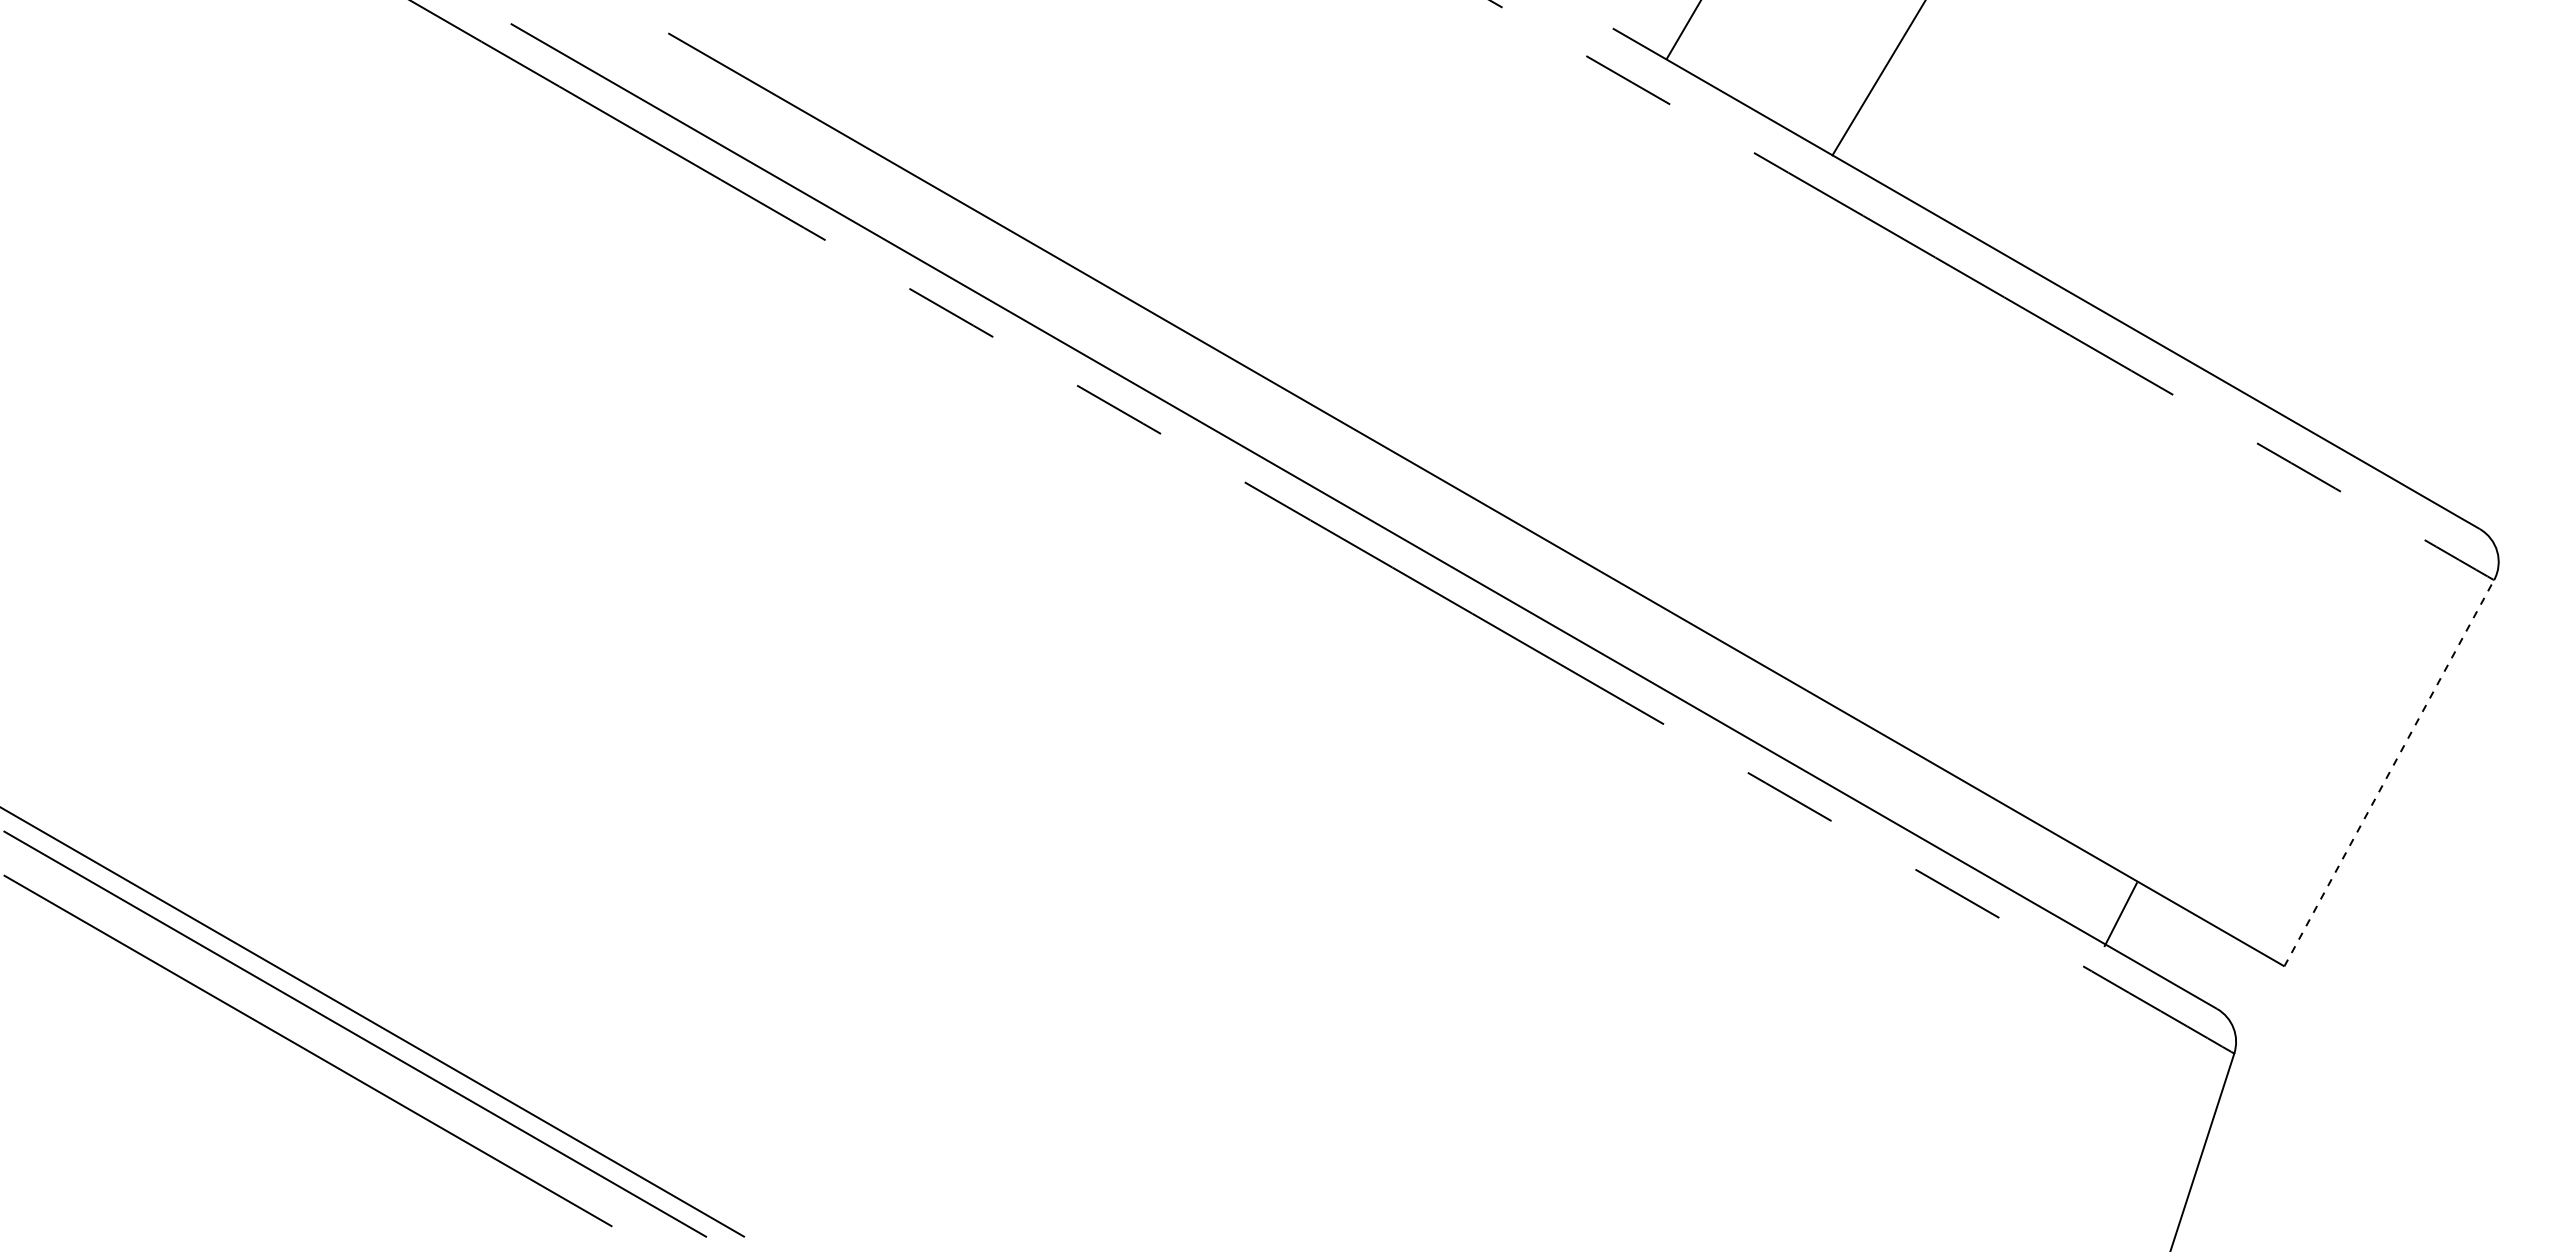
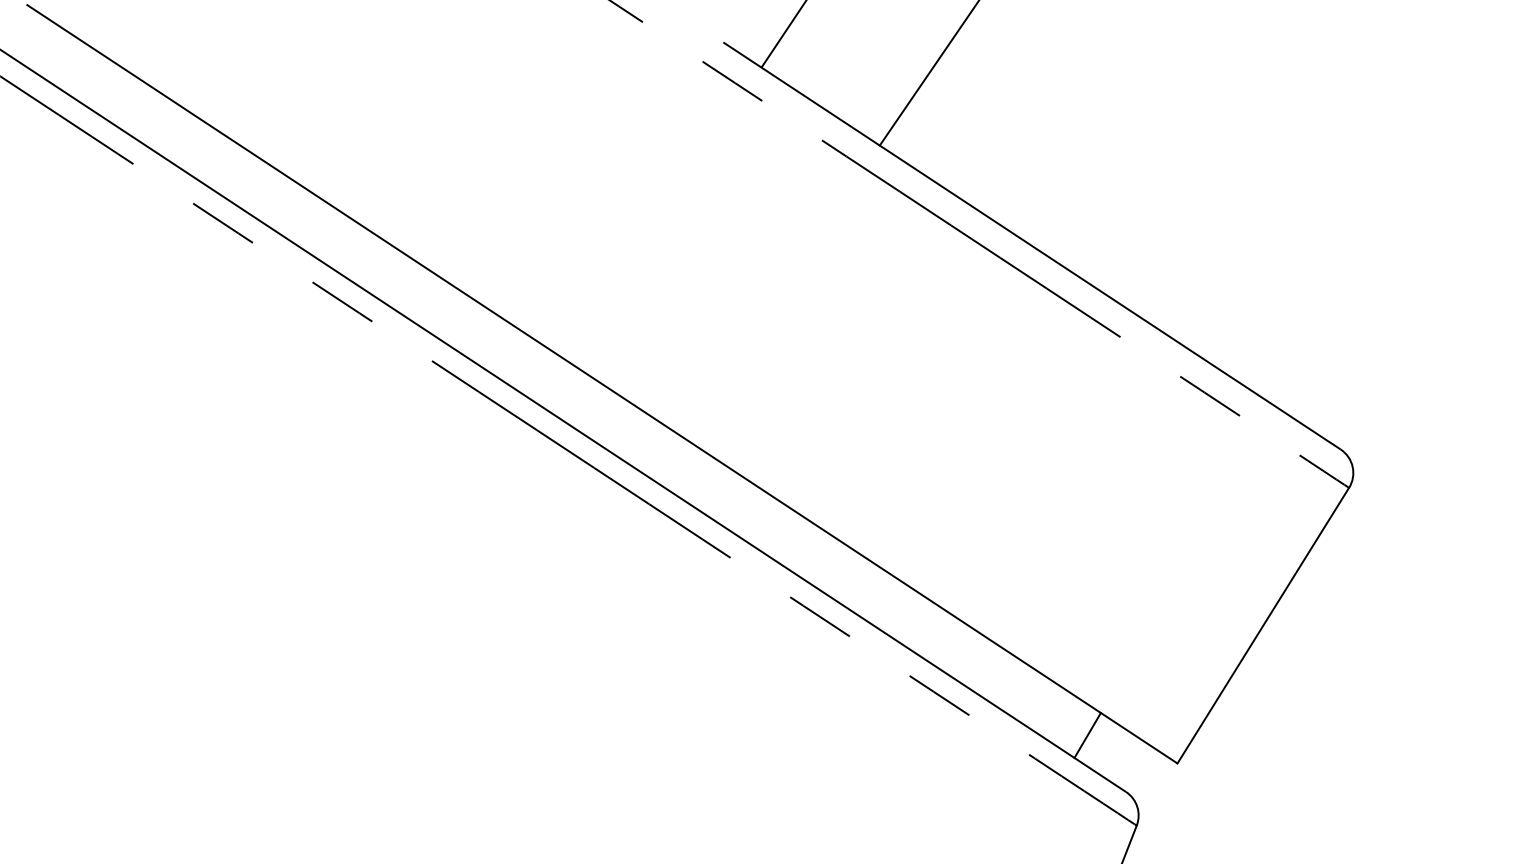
line: (2389, 773) -> (1263, 625), dashed -> solid
line: (2120, 914) -> (1087, 735), moved

